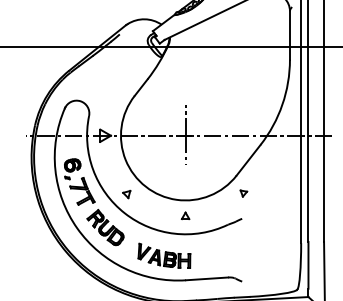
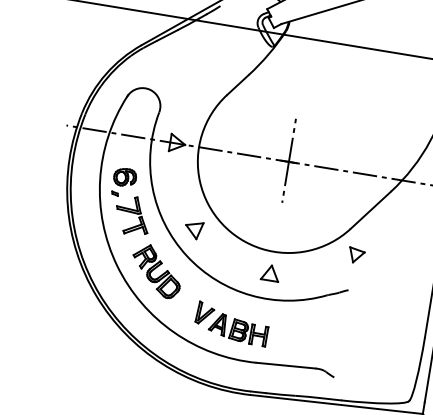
part: (243, 193) -> (356, 255), size x1.67
part: (126, 194) -> (193, 230), size x1.67
part: (185, 215) -> (270, 272), size x1.67

